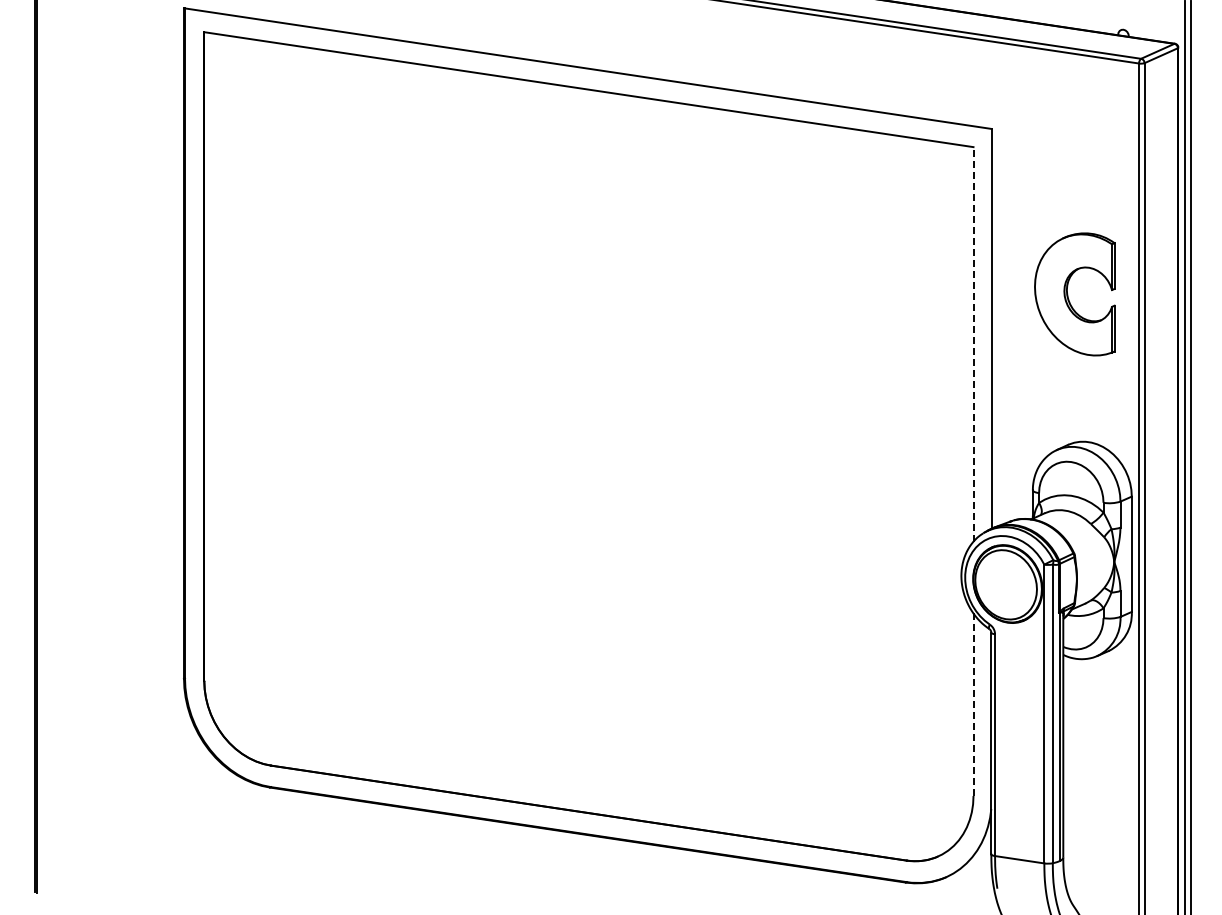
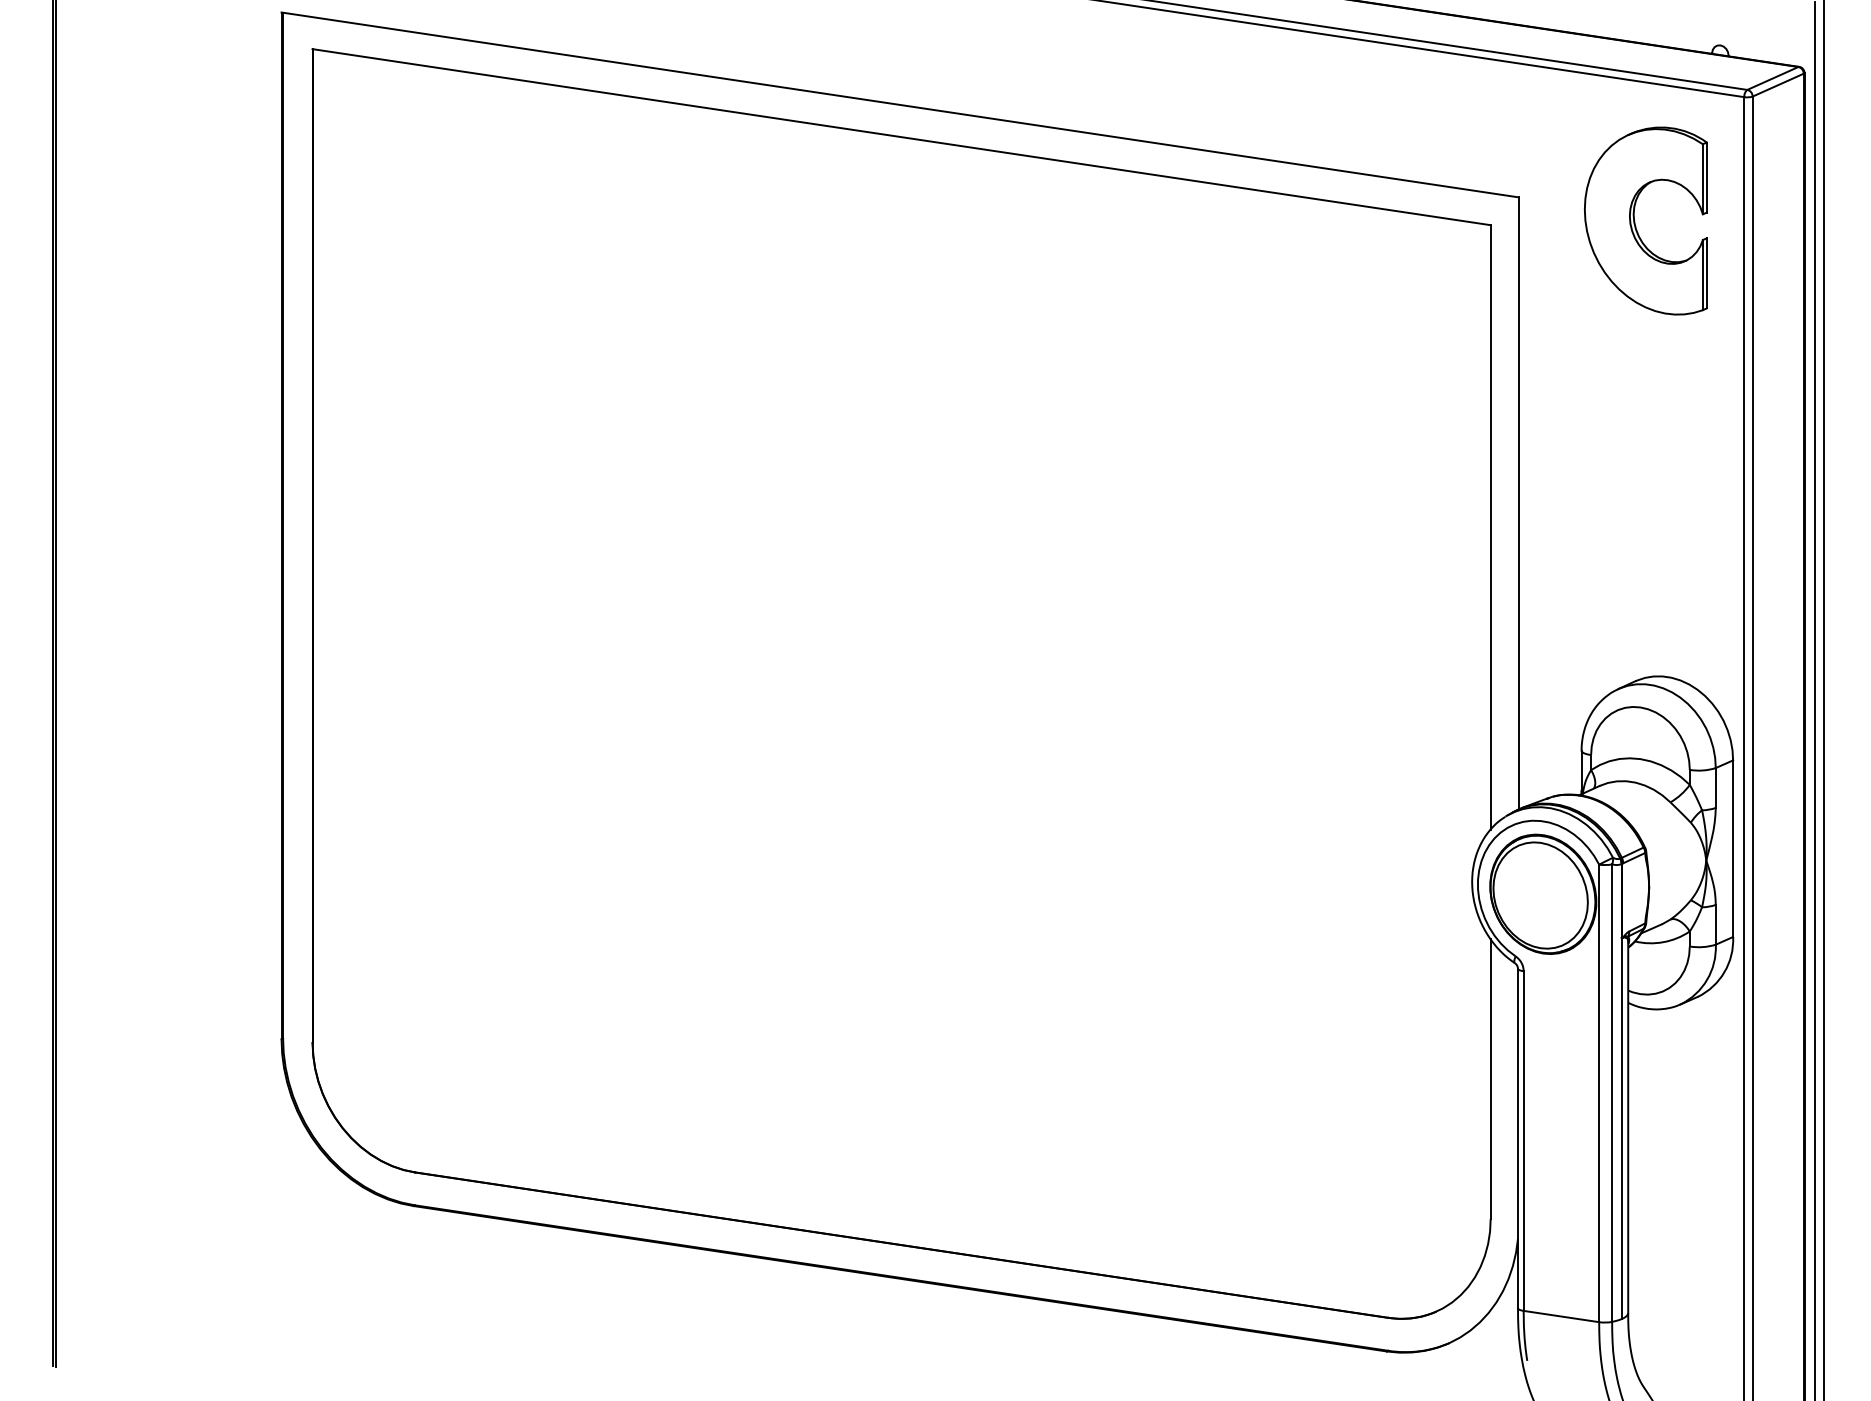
part: (1074, 294) -> (1645, 221), moved
line: (973, 343) -> (1490, 525), dashed -> solid
line: (973, 704) -> (1490, 1078), dashed -> solid

